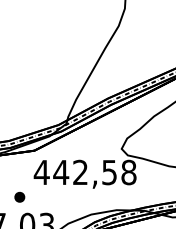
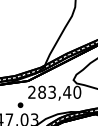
text: (85, 170) -> (54, 91), 442,58 -> 283,40

